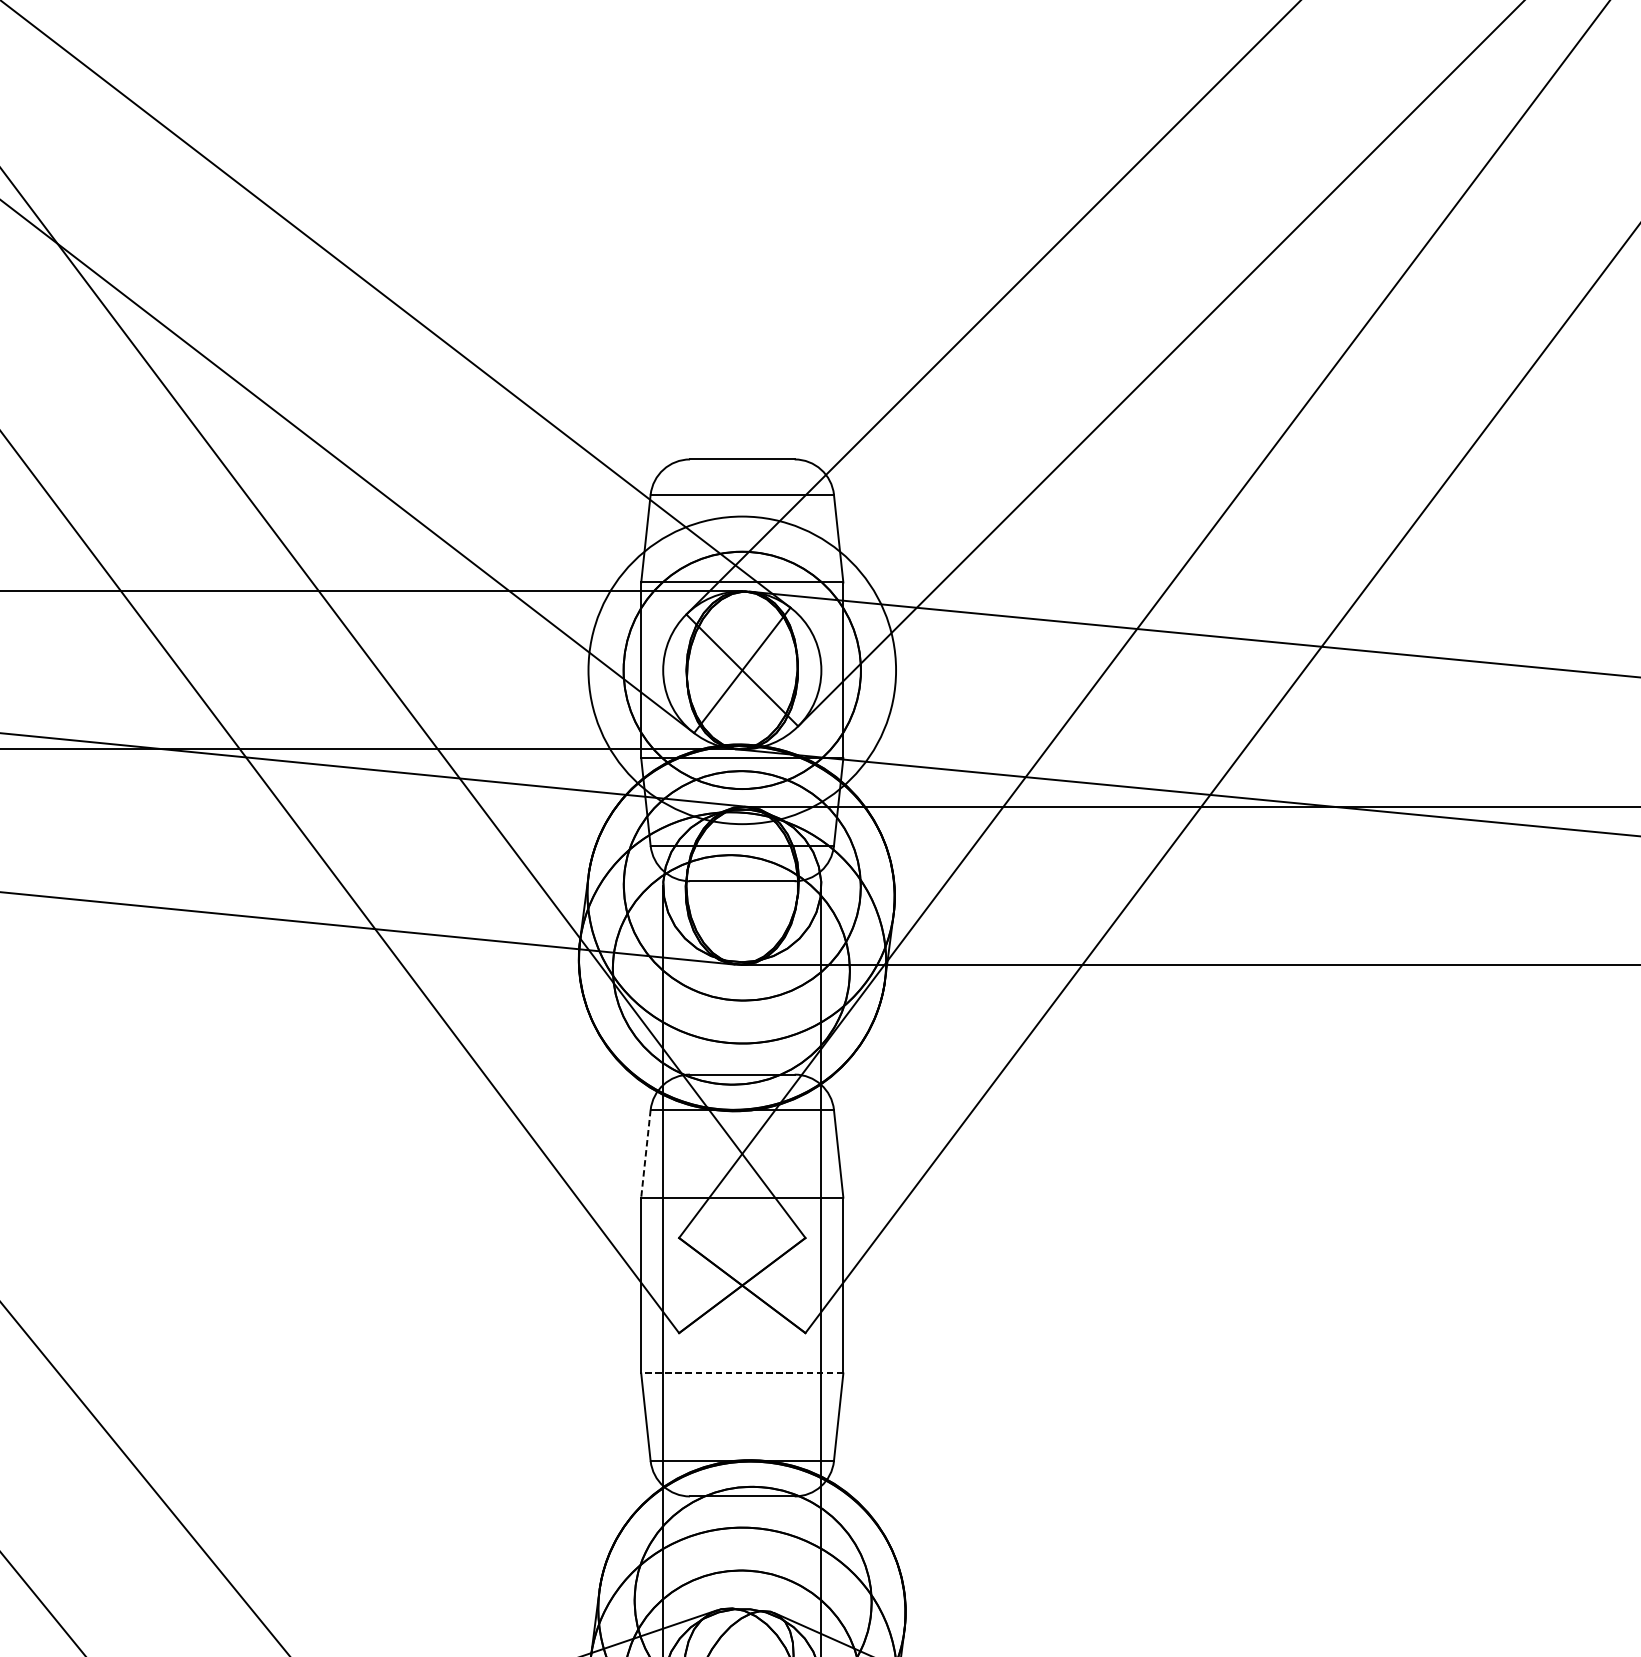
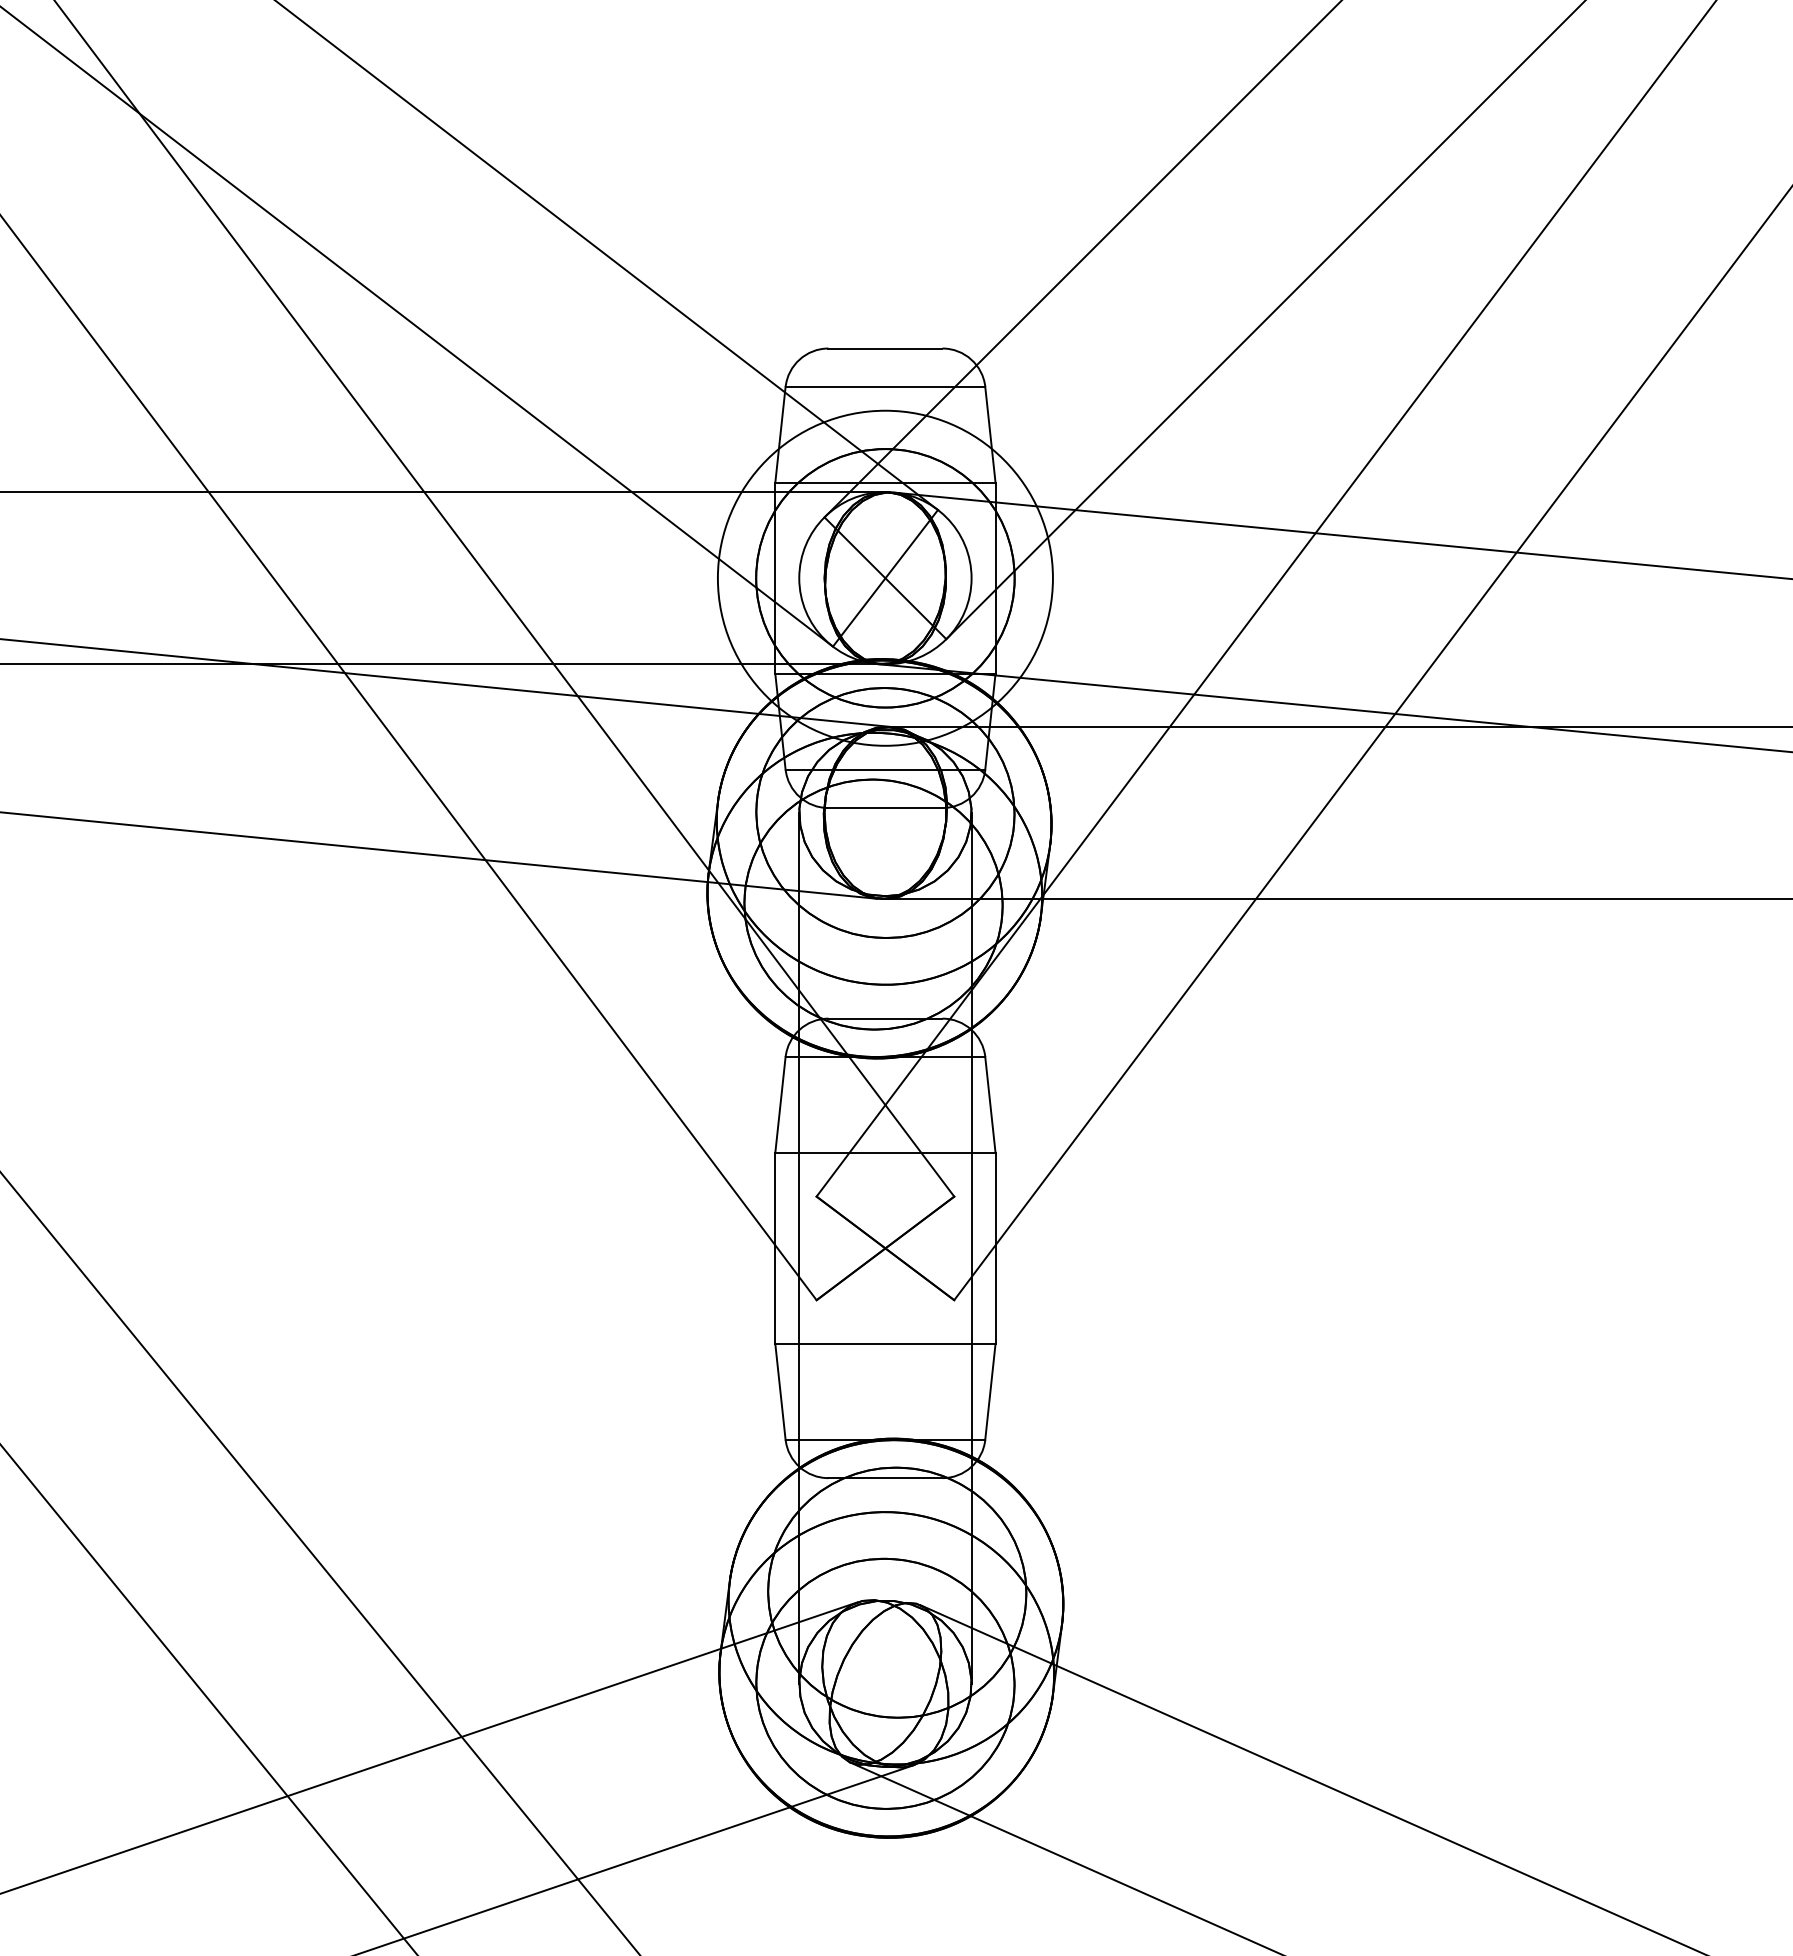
line: (645, 1154) -> (780, 1105), dashed -> solid
line: (741, 1373) -> (884, 1344), dashed -> solid

